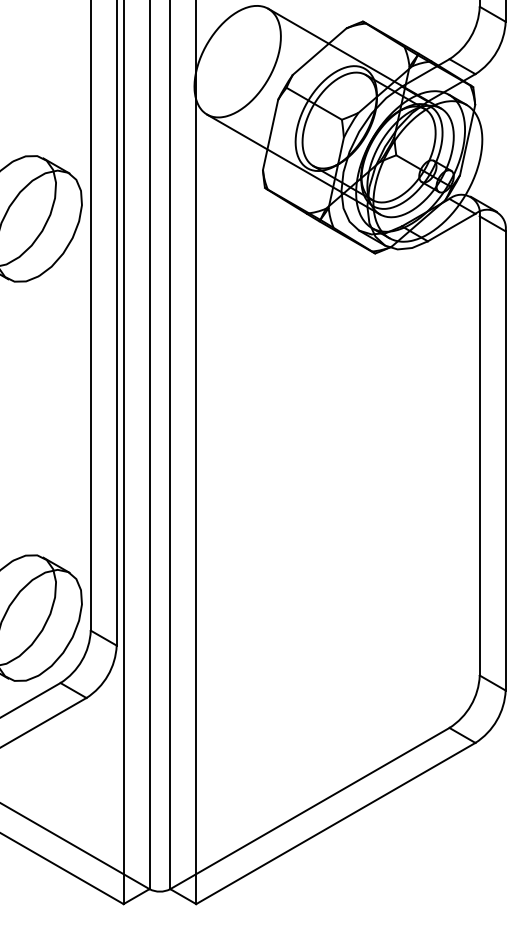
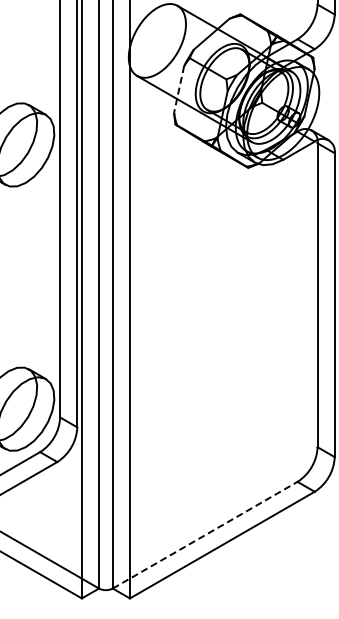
line: (271, 135) -> (179, 89), solid -> dashed
line: (310, 808) -> (205, 535), solid -> dashed

